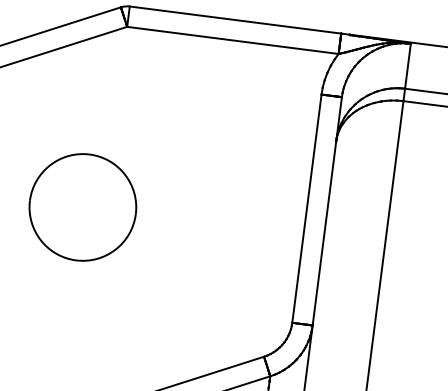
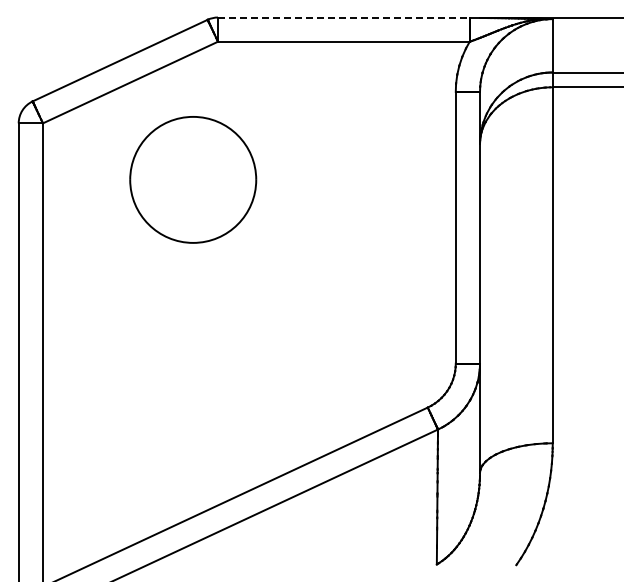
line: (235, 20) -> (343, 17), solid -> dashed
part: (83, 207) -> (193, 179), moved

